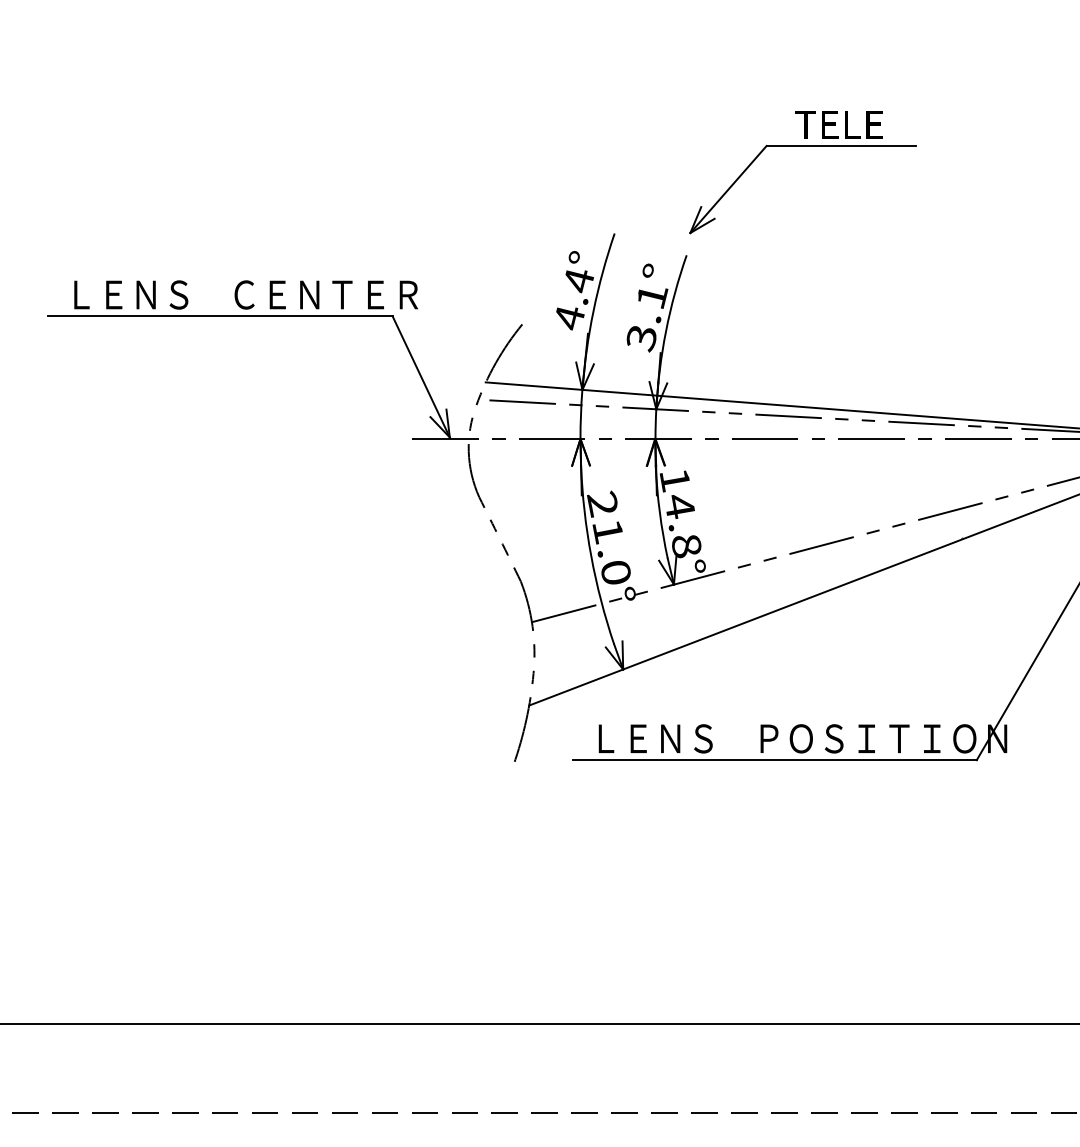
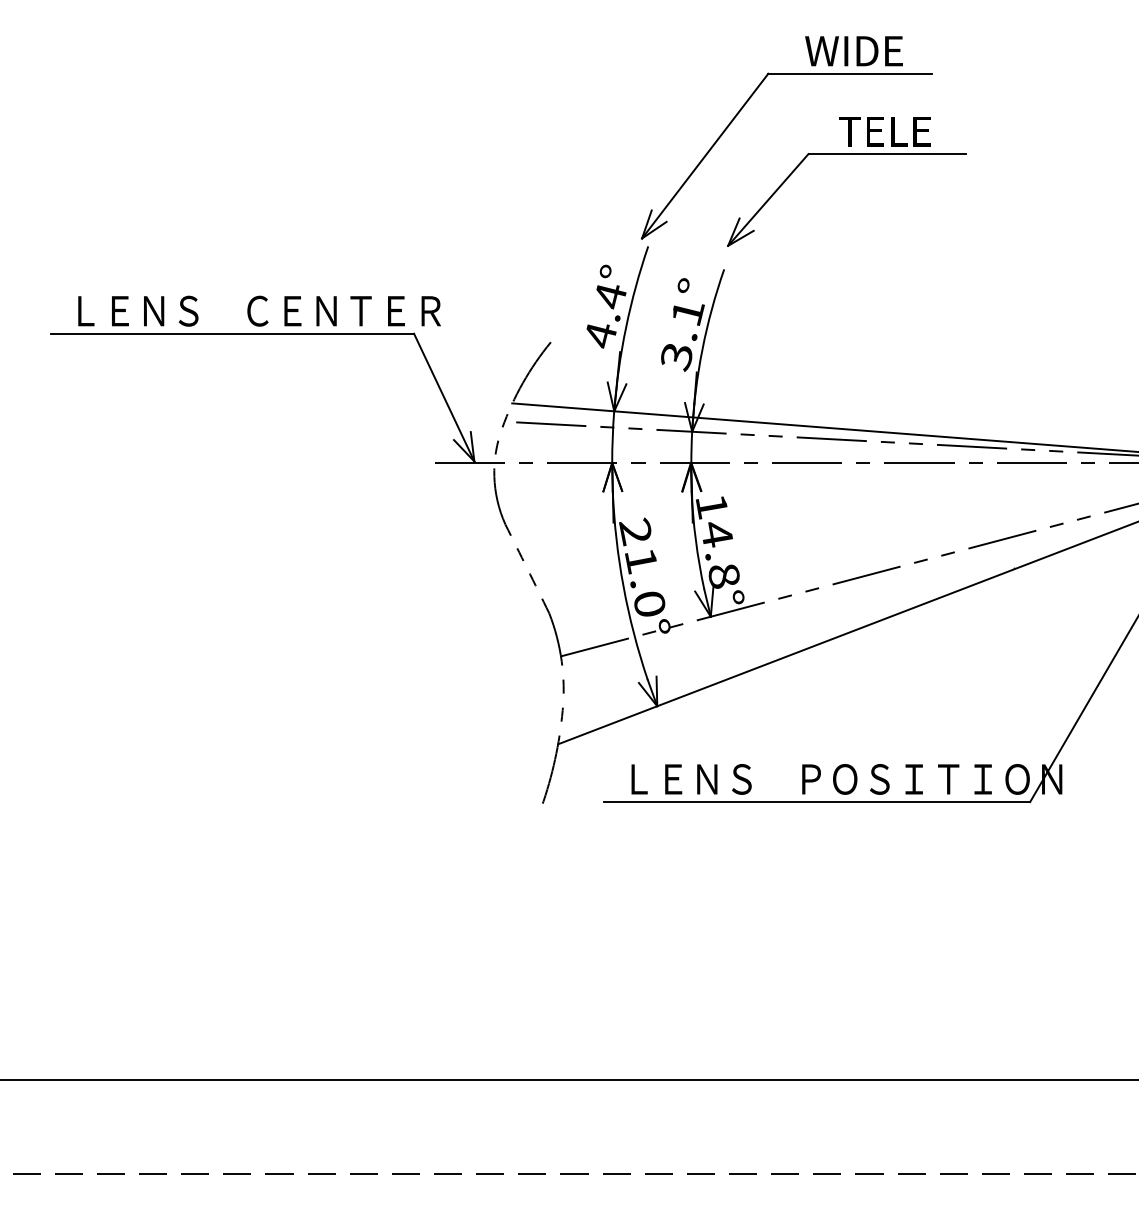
part: (706, 99) -> (745, 105), added

